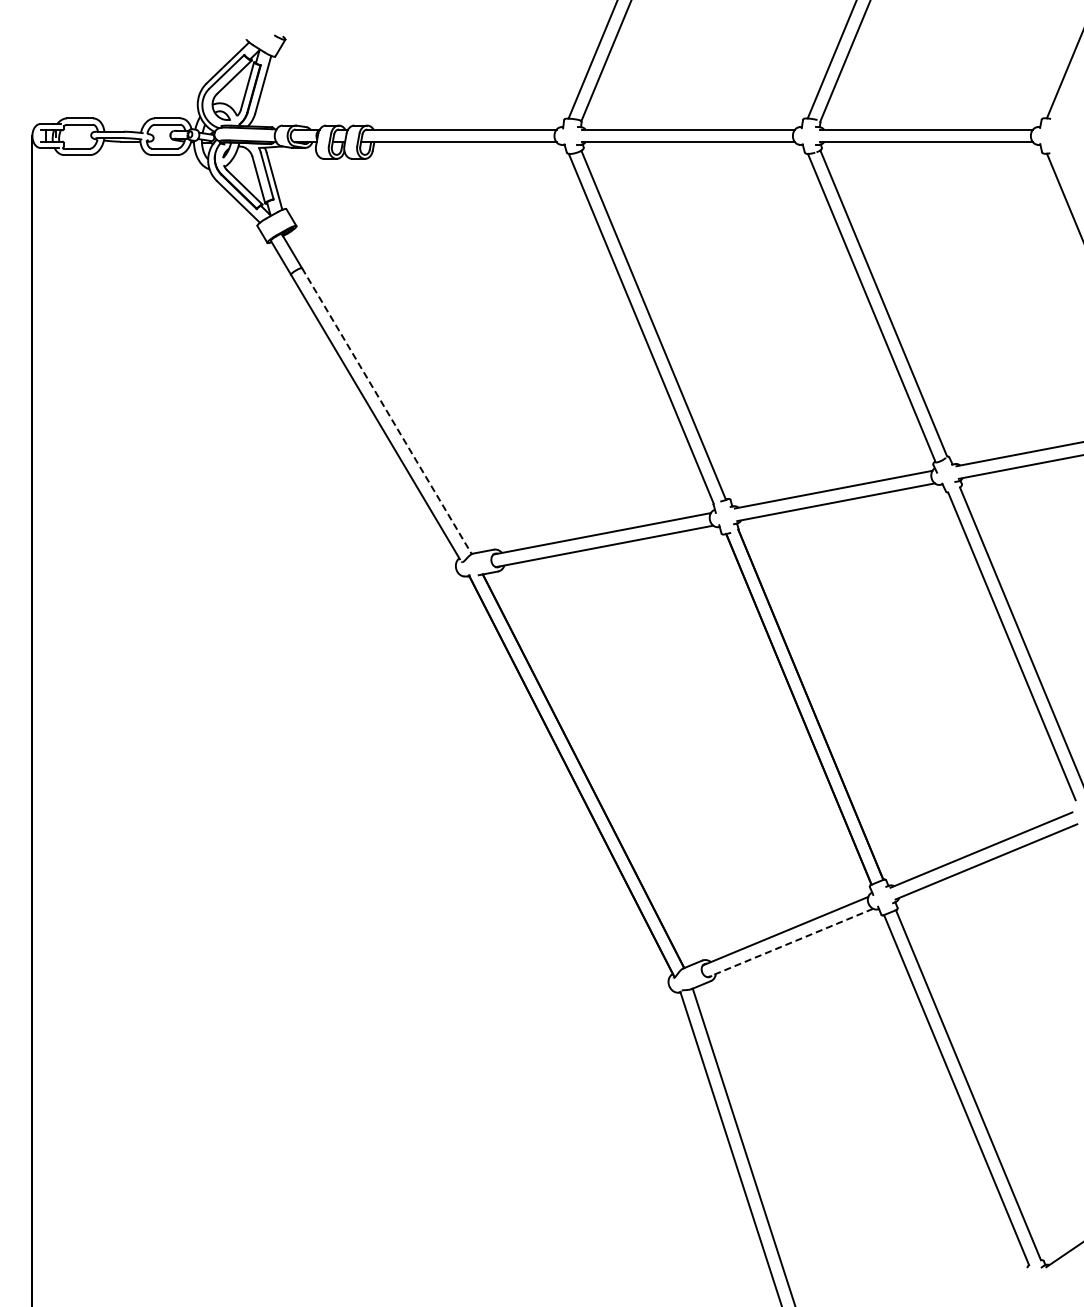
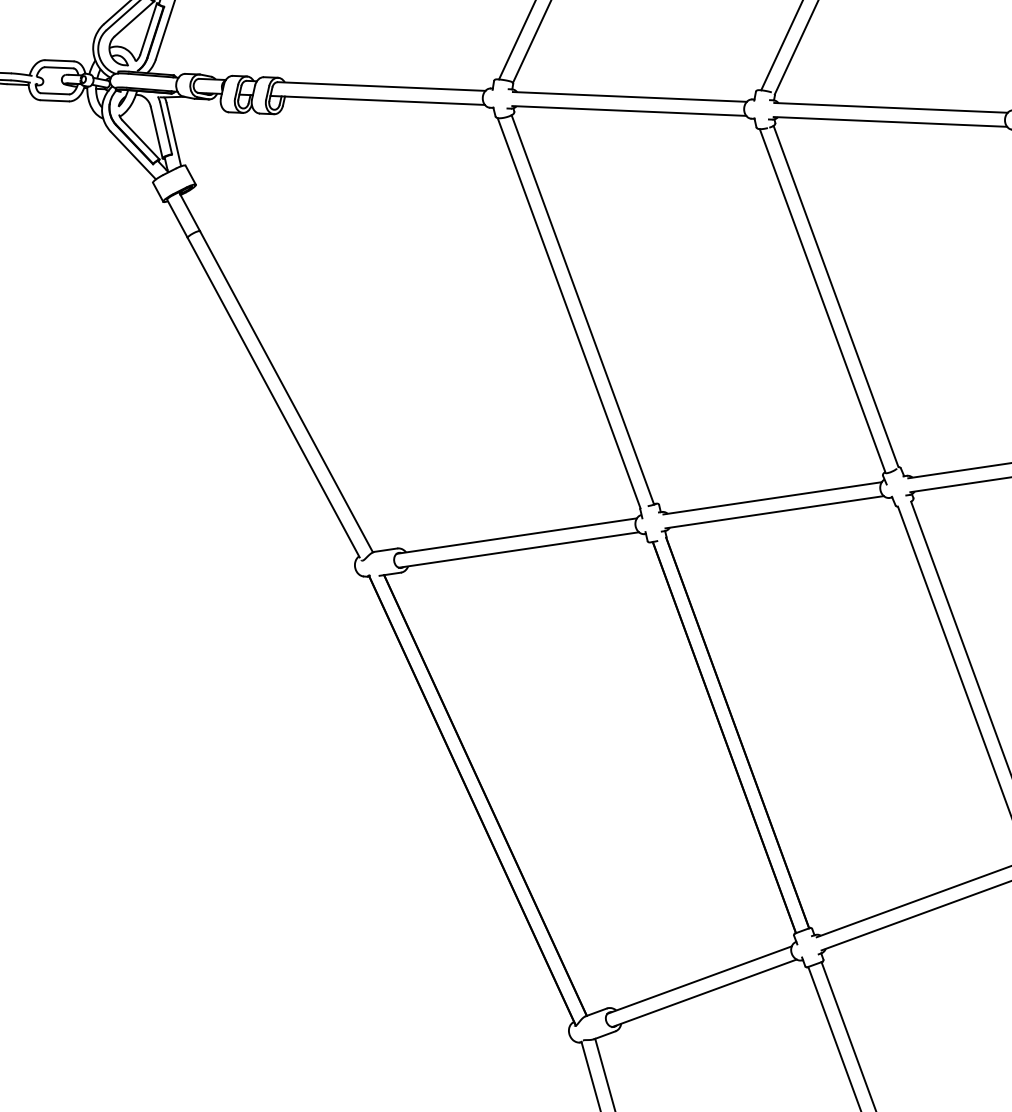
line: (387, 411) -> (287, 392), dashed -> solid
line: (790, 943) -> (704, 993), dashed -> solid

